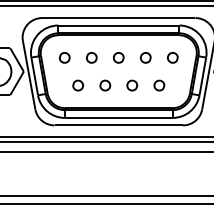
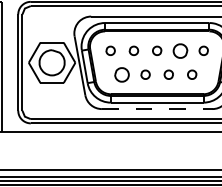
part: (145, 57) -> (180, 50), size x1.6
part: (78, 85) -> (122, 74), size x1.6
line: (119, 125) -> (157, 109), solid -> dashed

